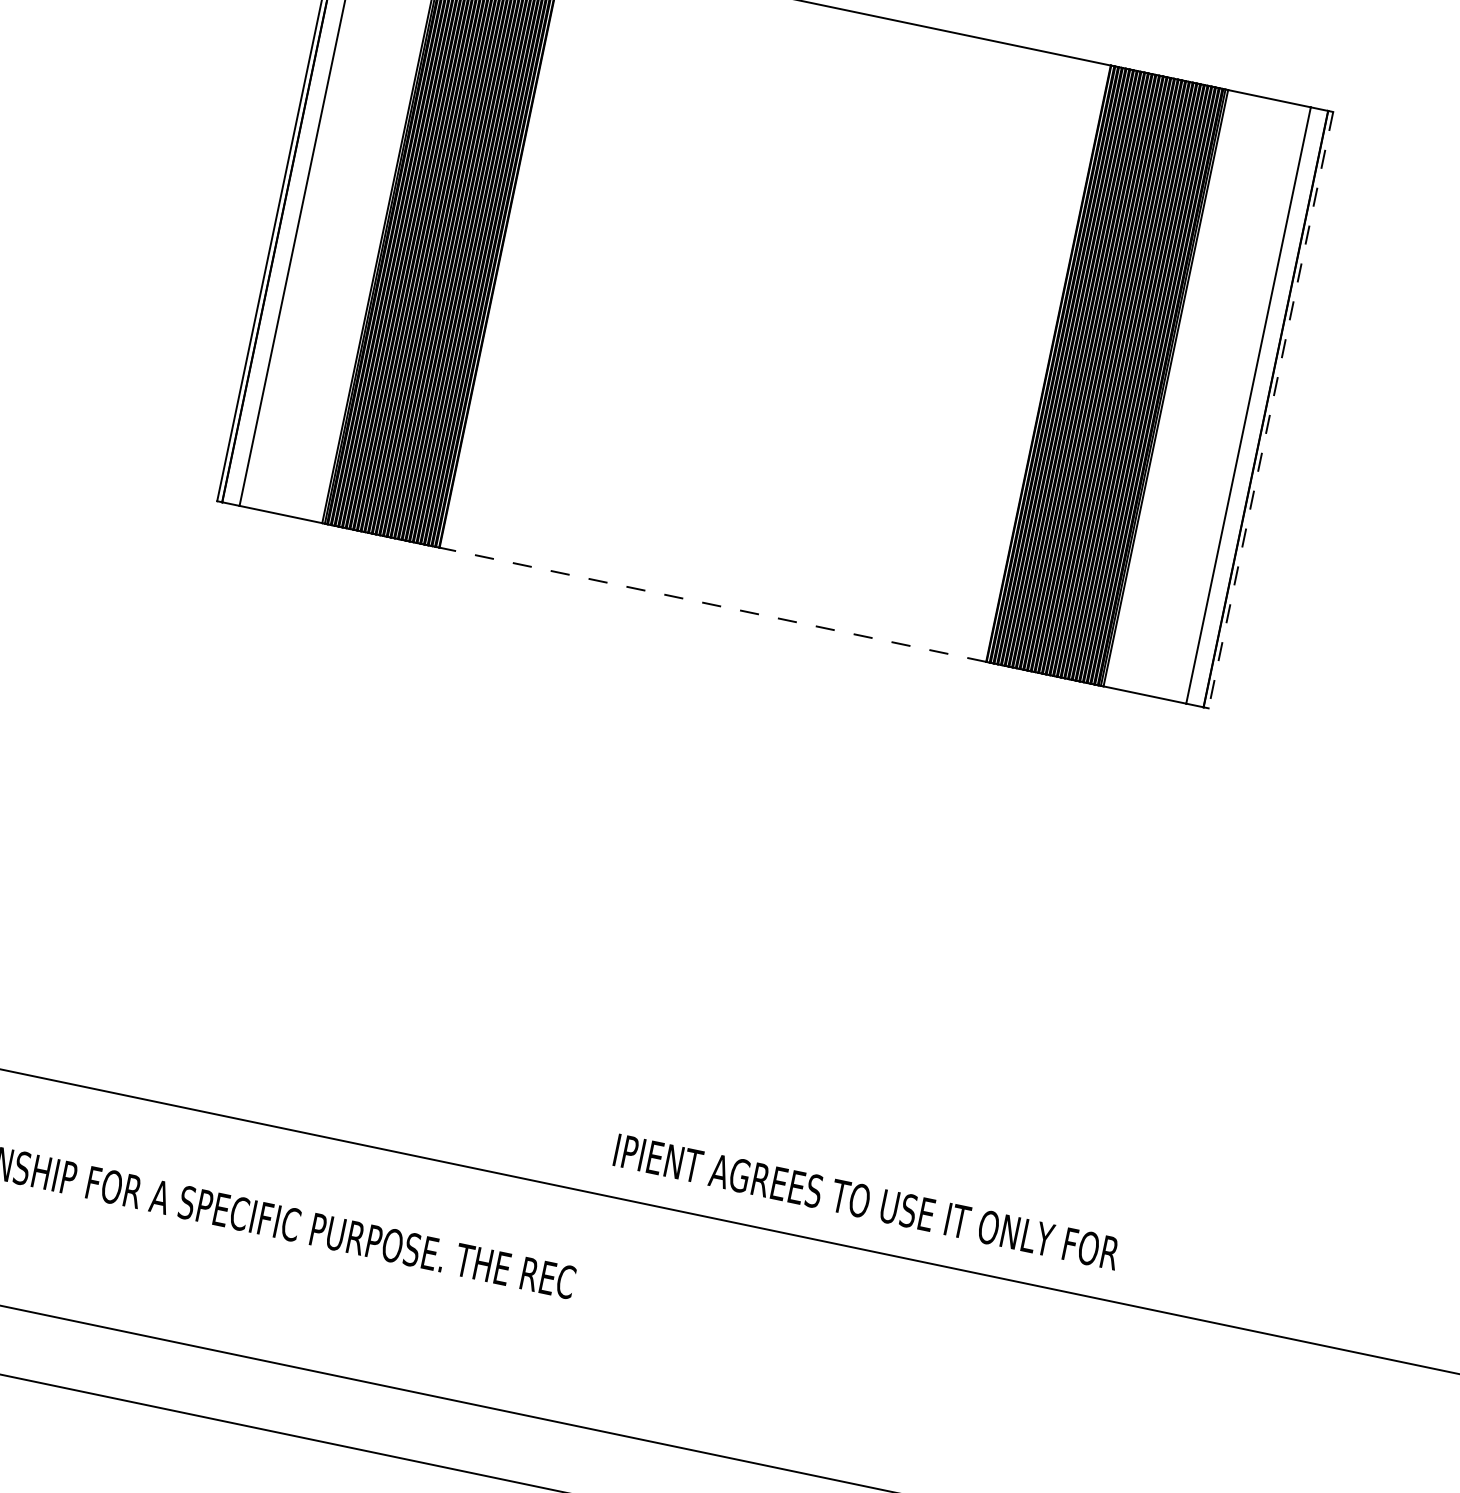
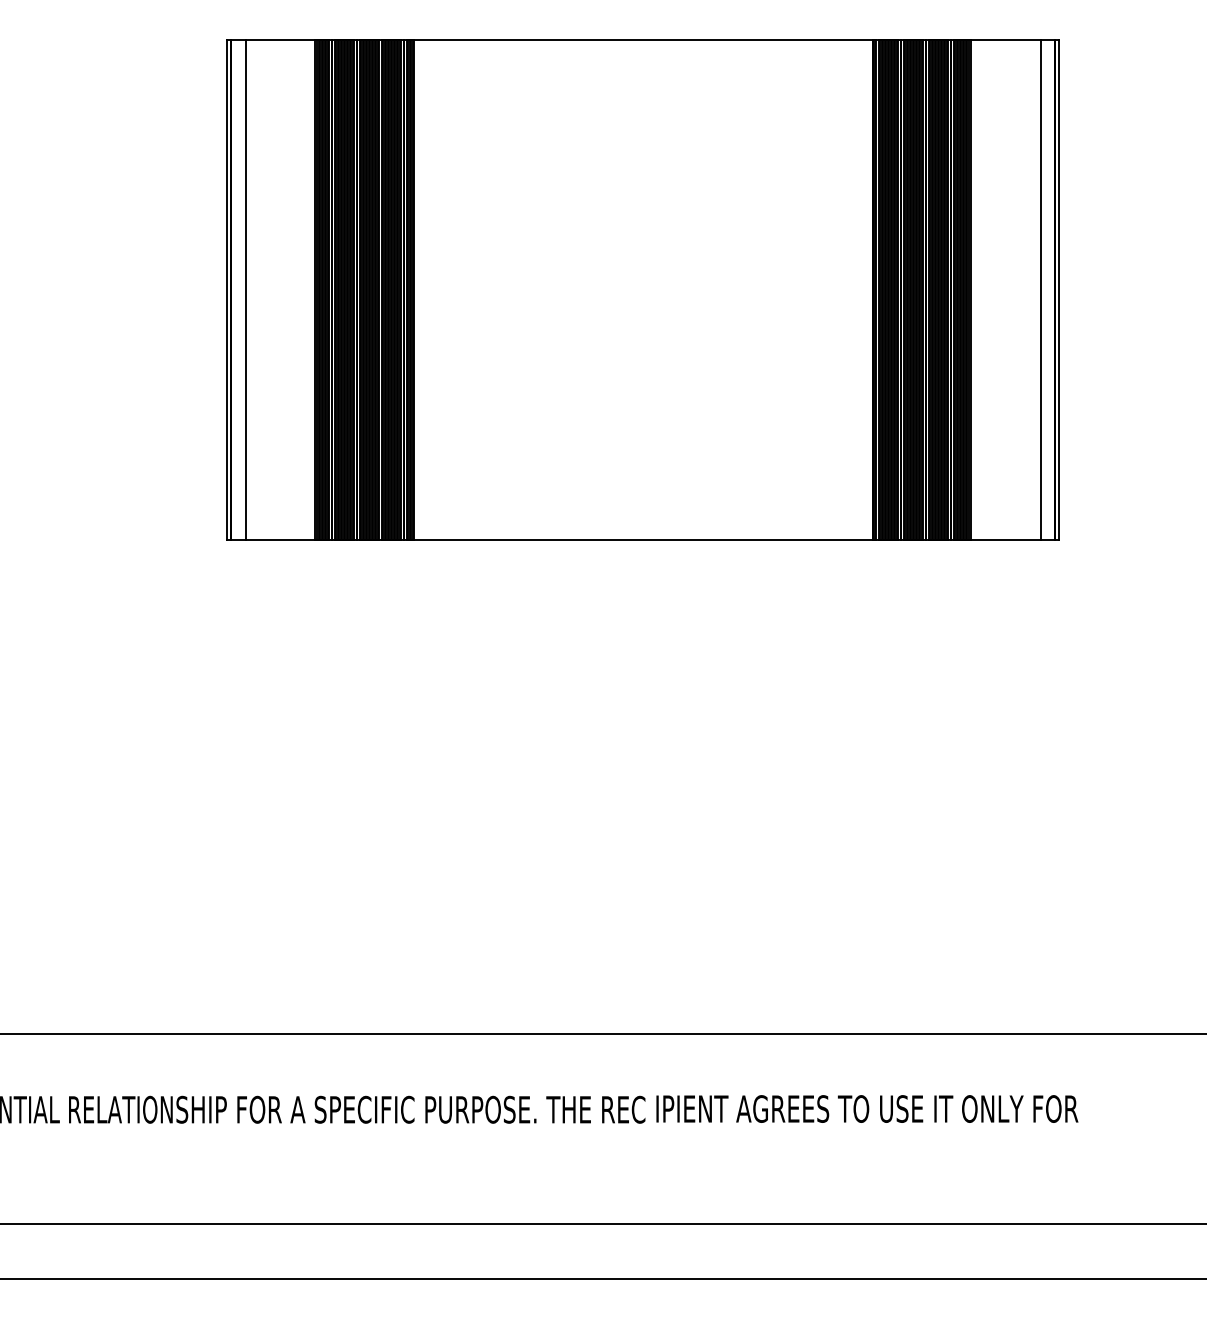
line: (1270, 410) -> (1059, 290), dashed -> solid
line: (712, 604) -> (642, 540), dashed -> solid
text: (867, 1201) -> (867, 1108), moved

